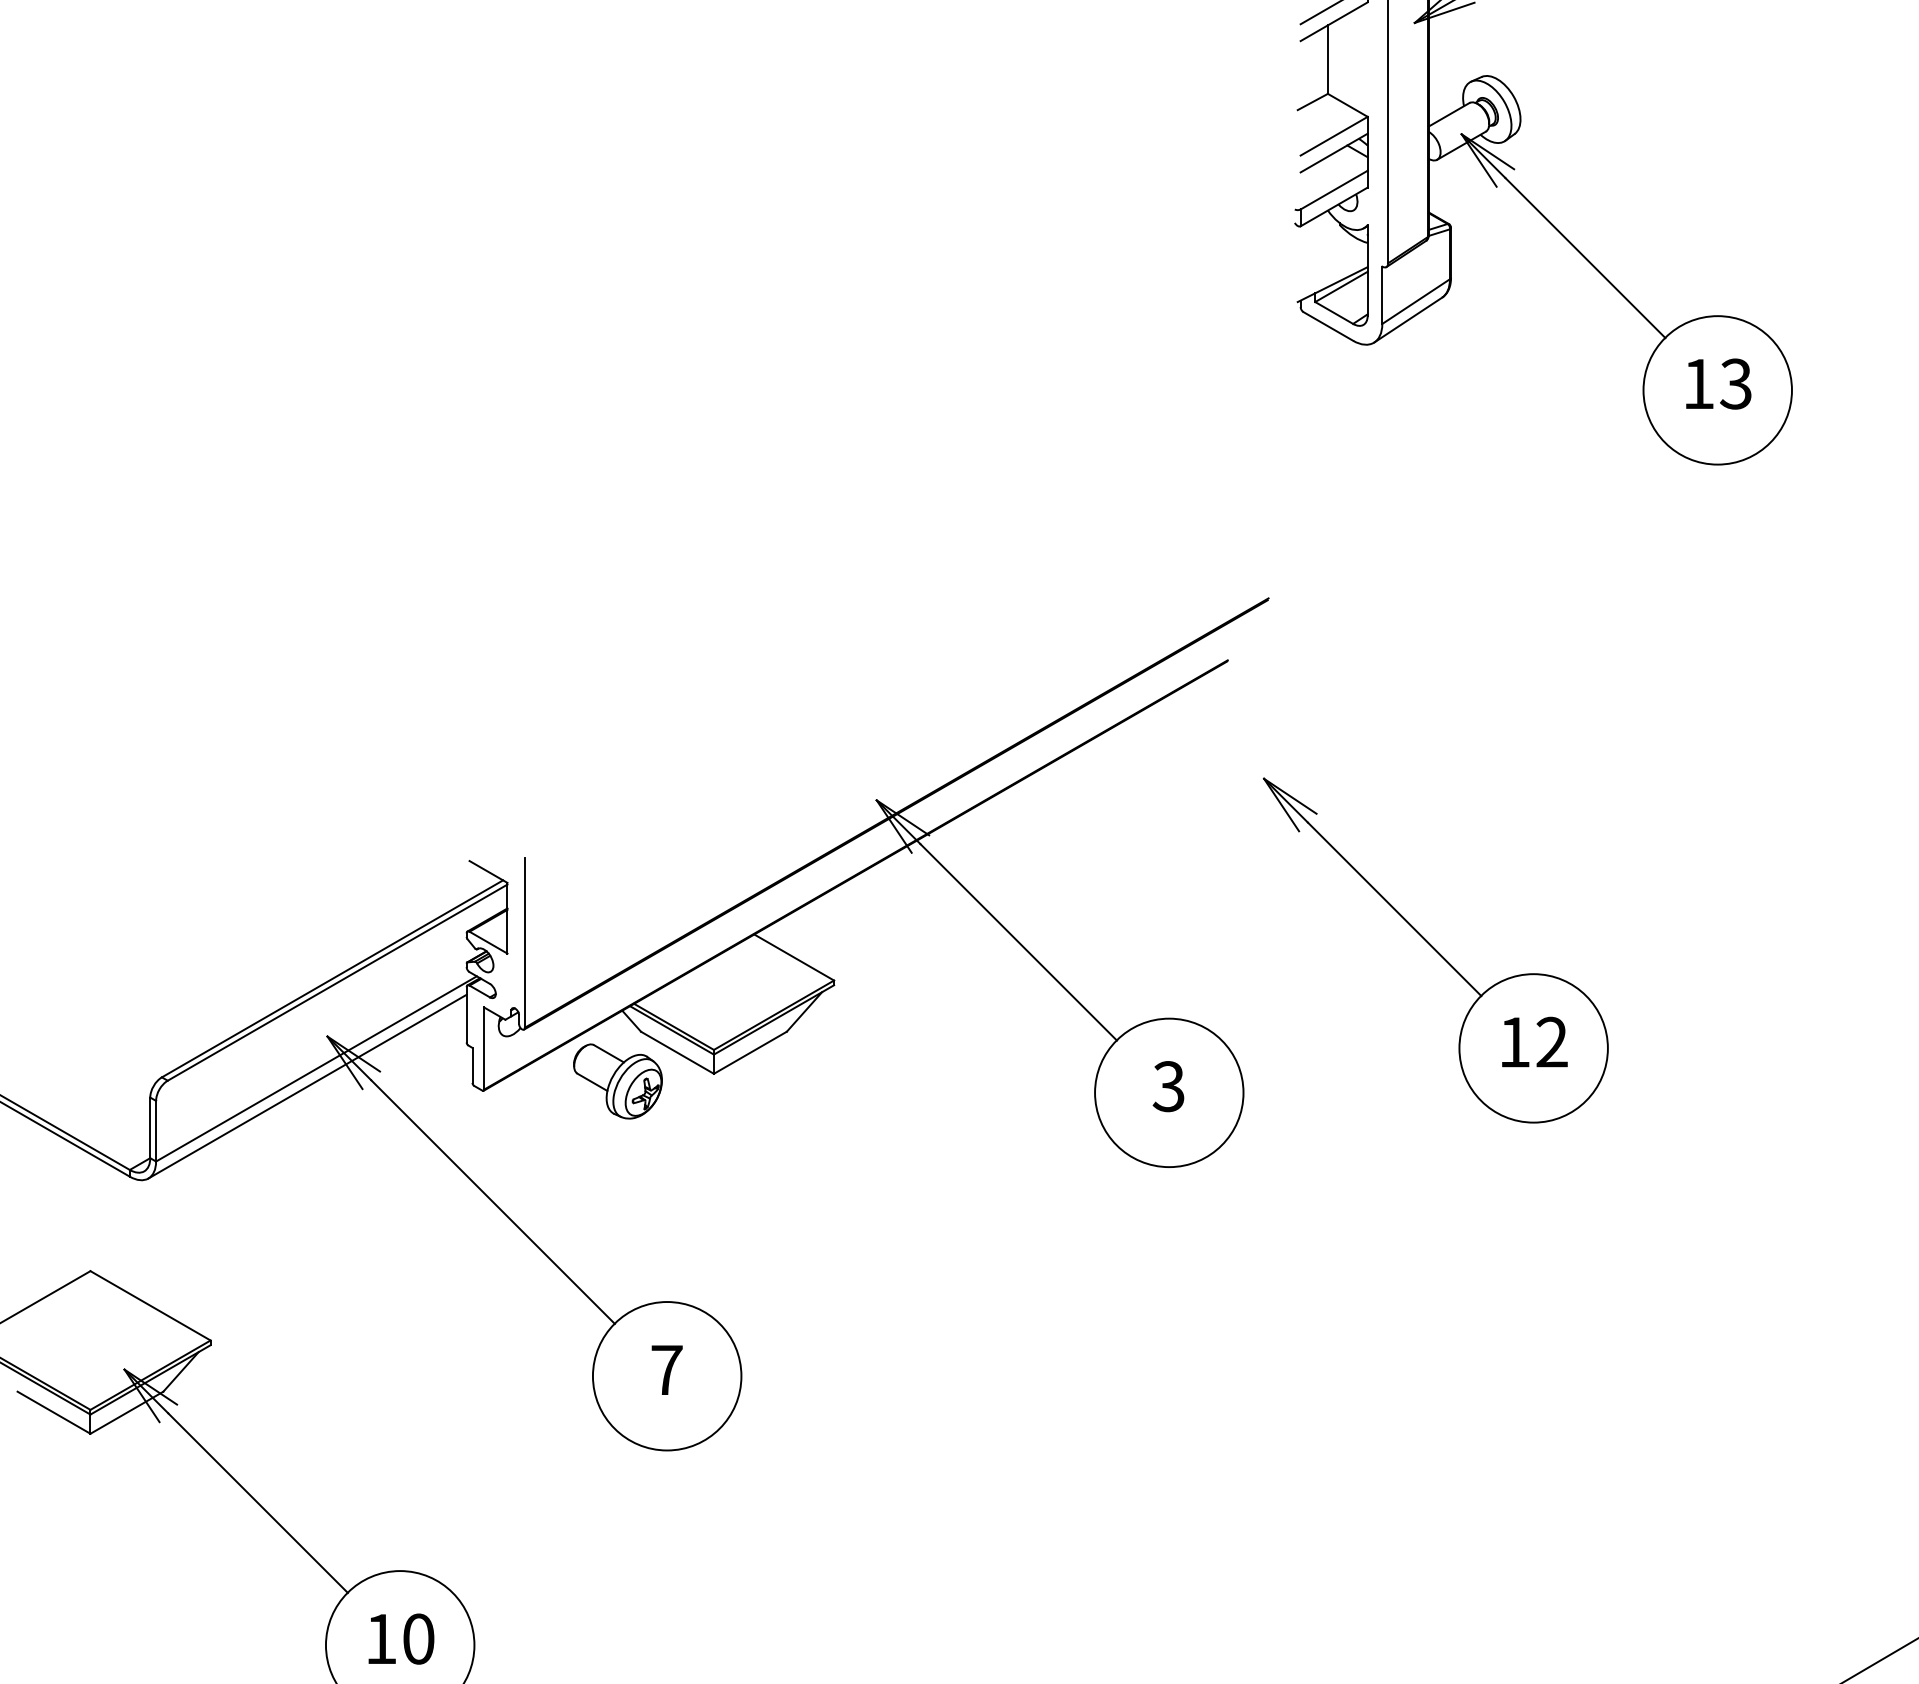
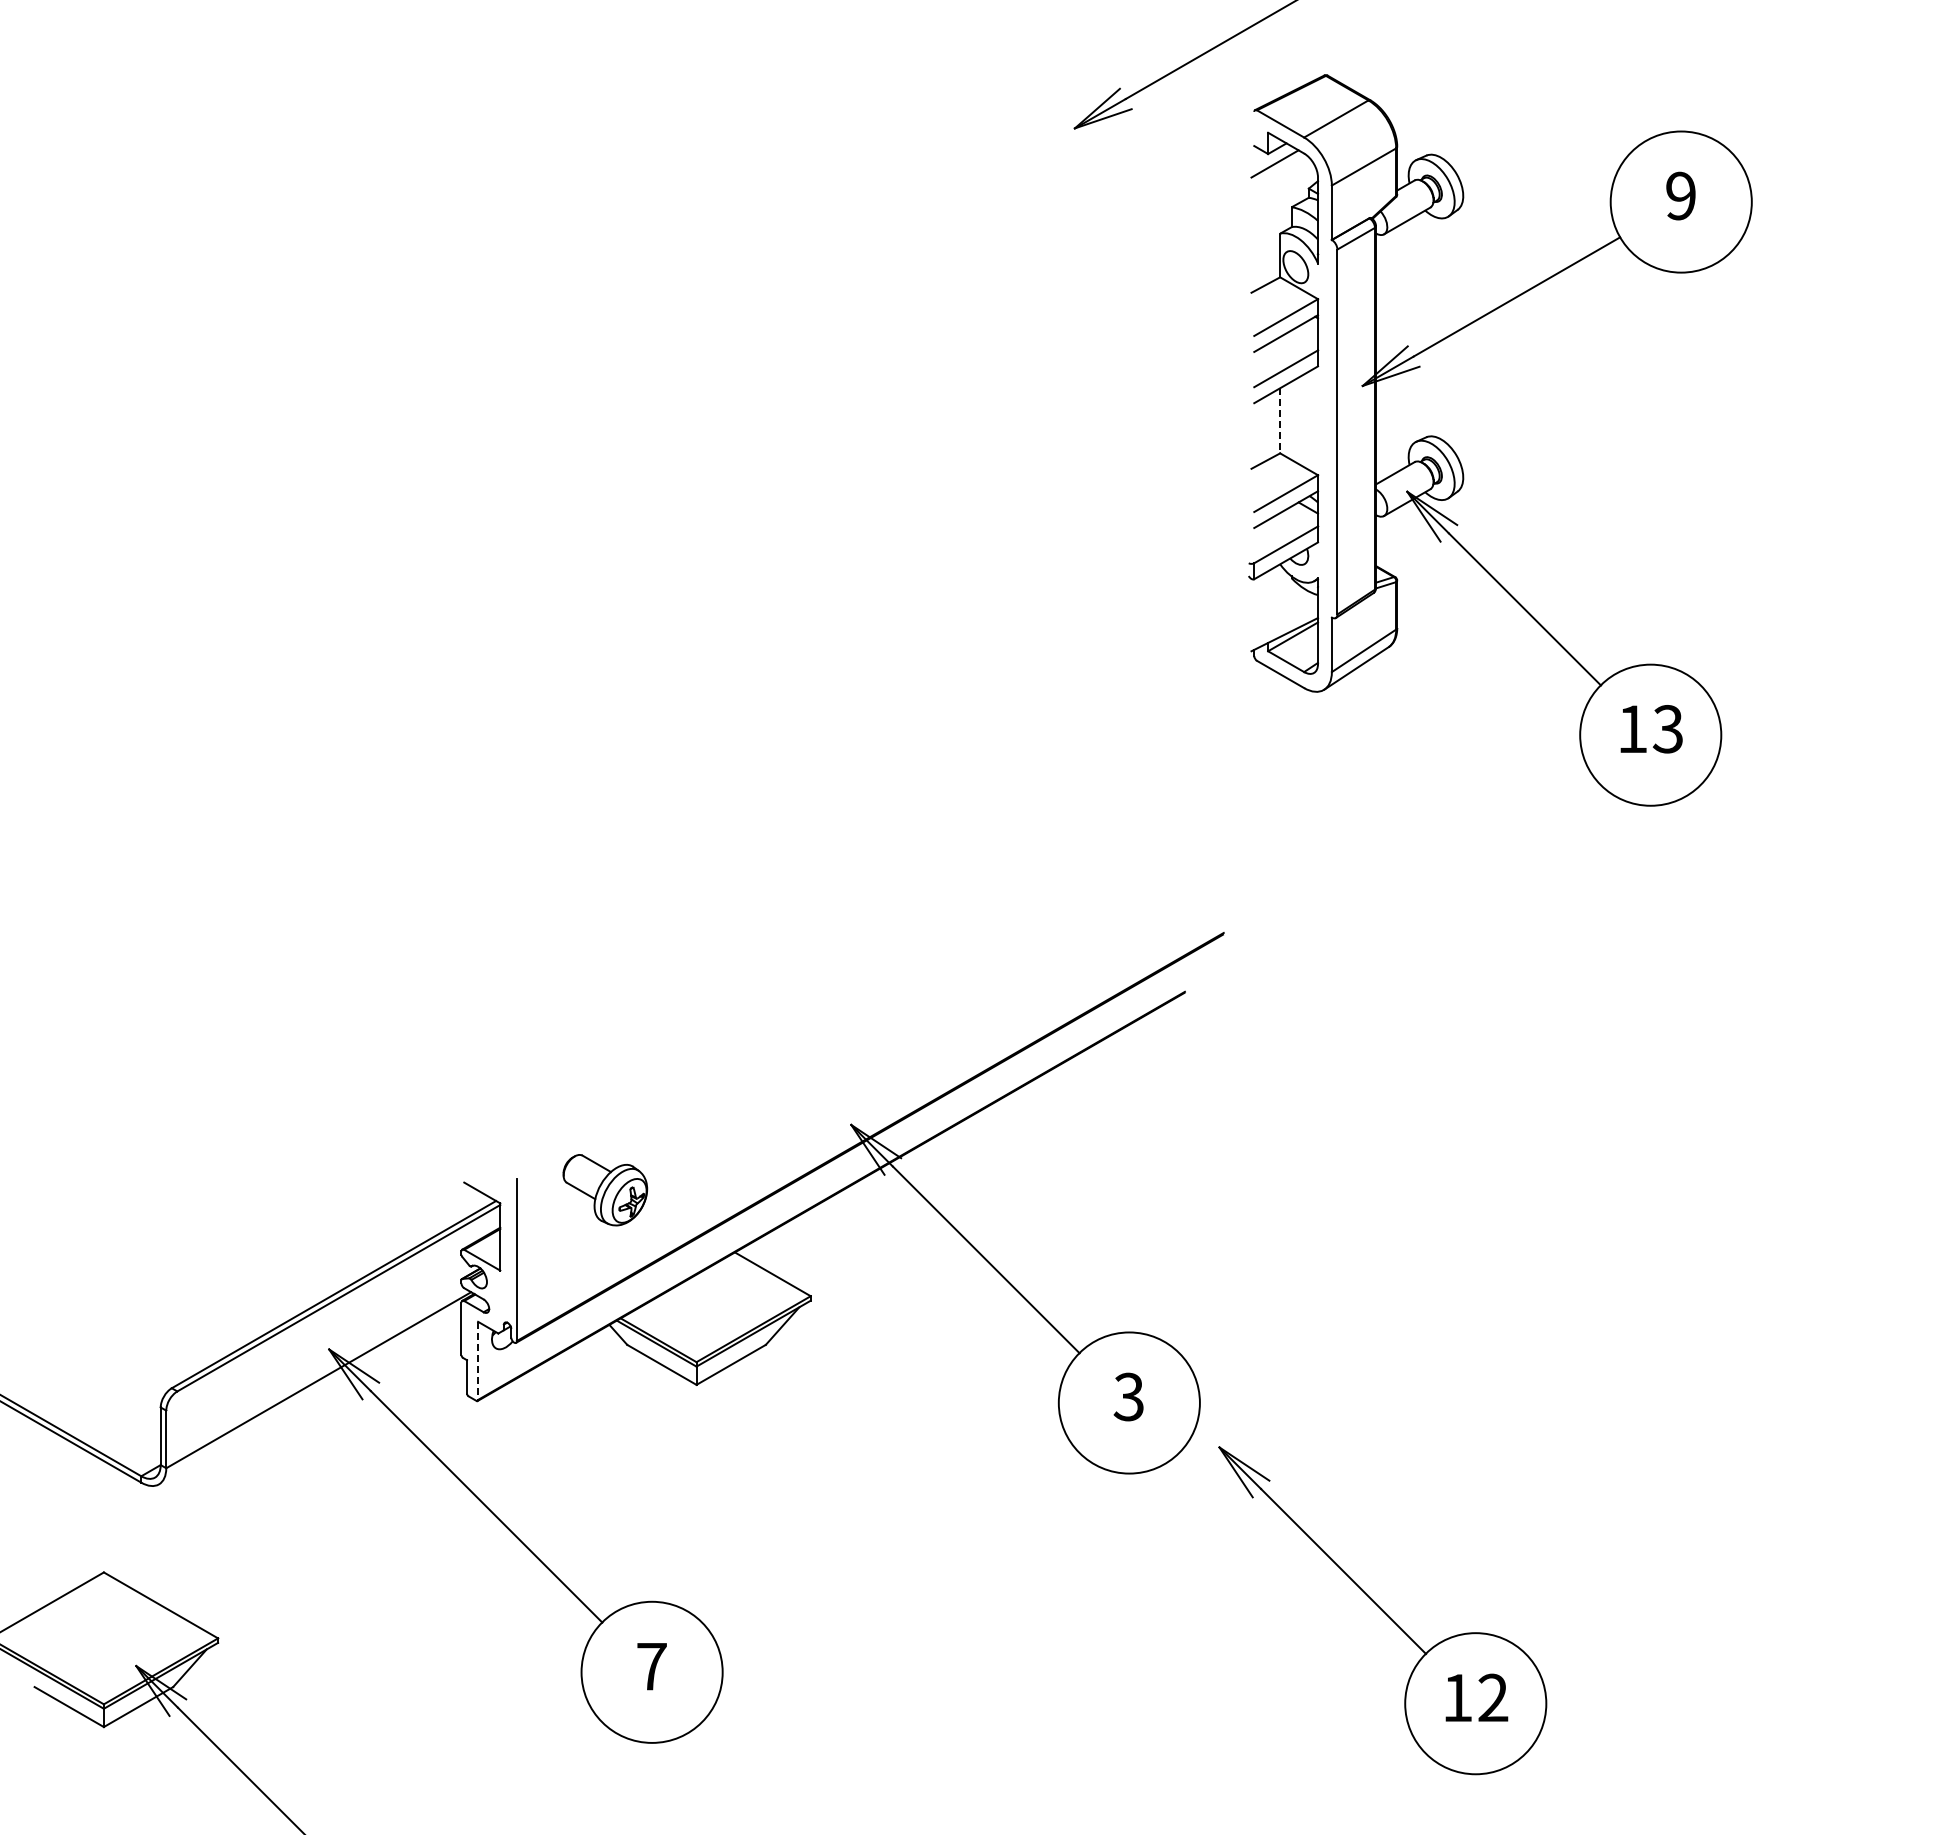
line: (1328, 59) -> (1280, 420), solid -> dashed
part: (1435, 950) -> (1382, 1610), moved
line: (484, 1049) -> (478, 1361), solid -> dashed
part: (618, 1081) -> (605, 1190), moved
line: (306, 1086) -> (309, 1396), removed

